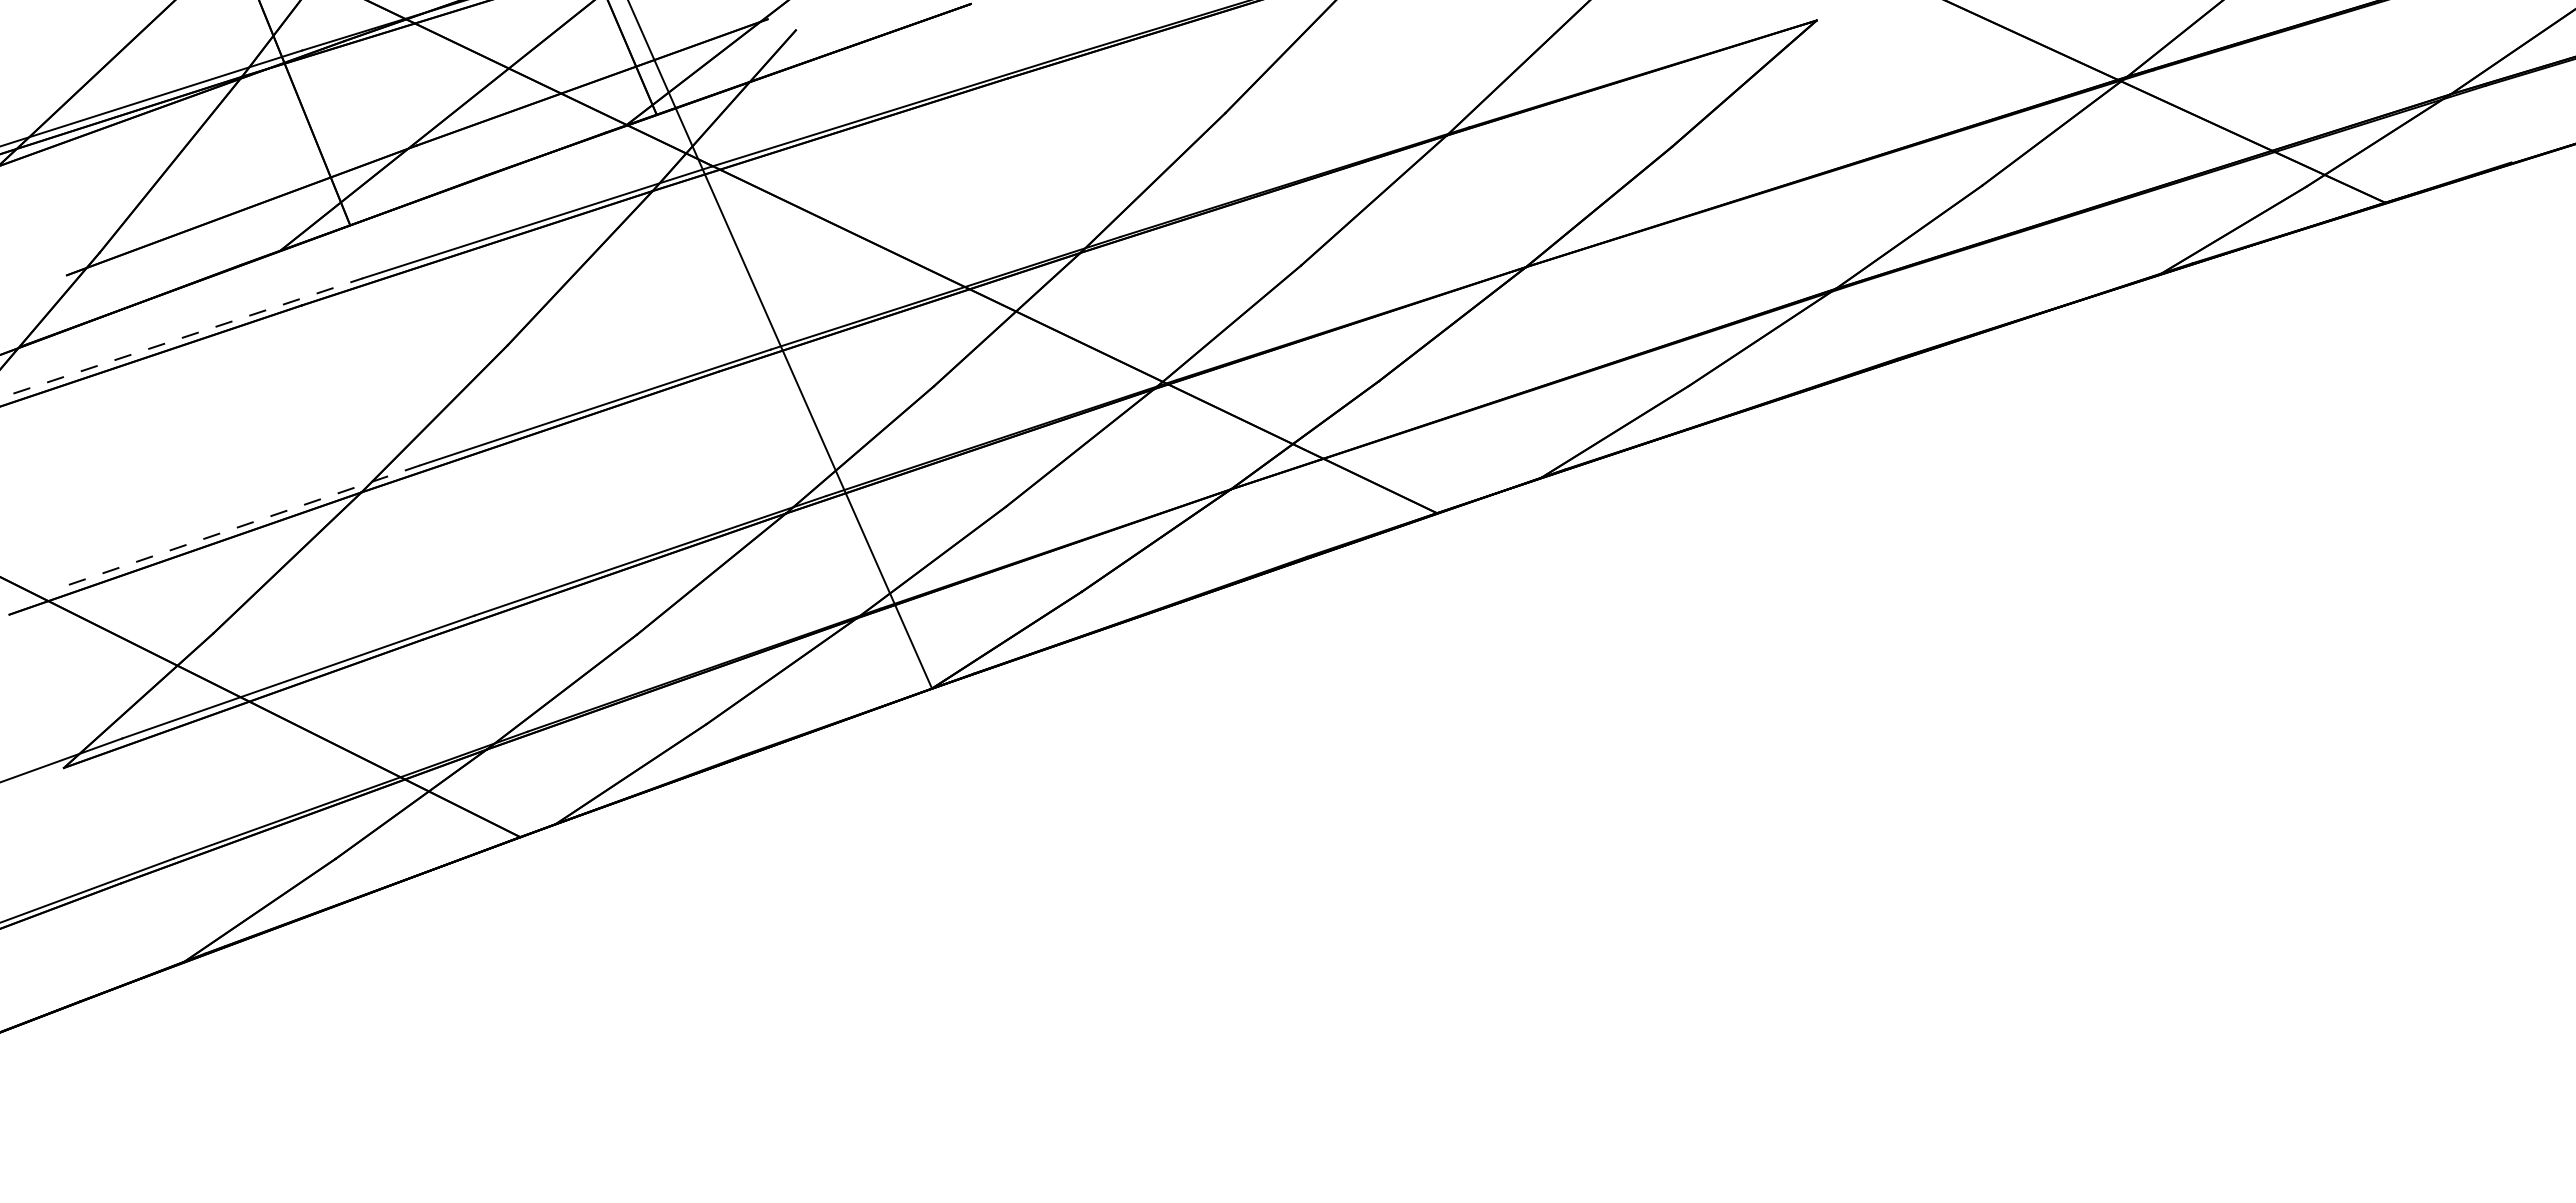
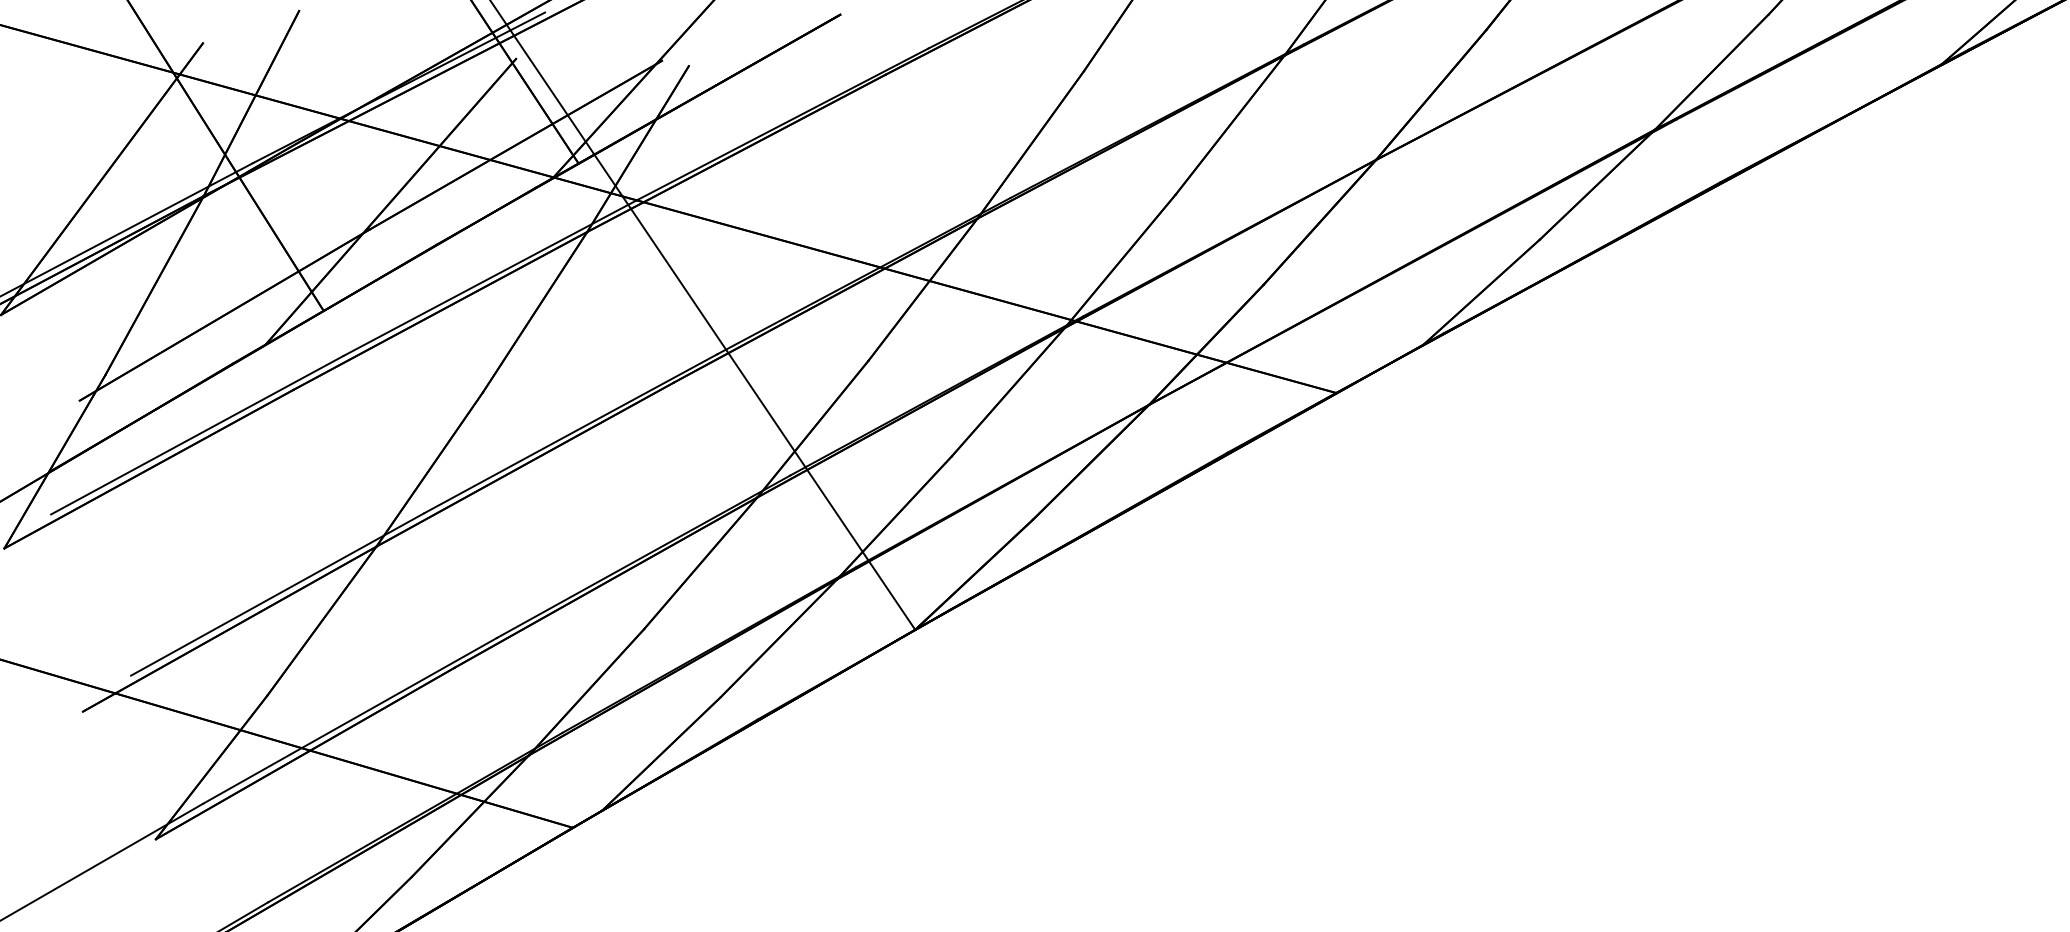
line: (188, 335) -> (197, 434), dashed -> solid
line: (244, 525) -> (277, 594), dashed -> solid

